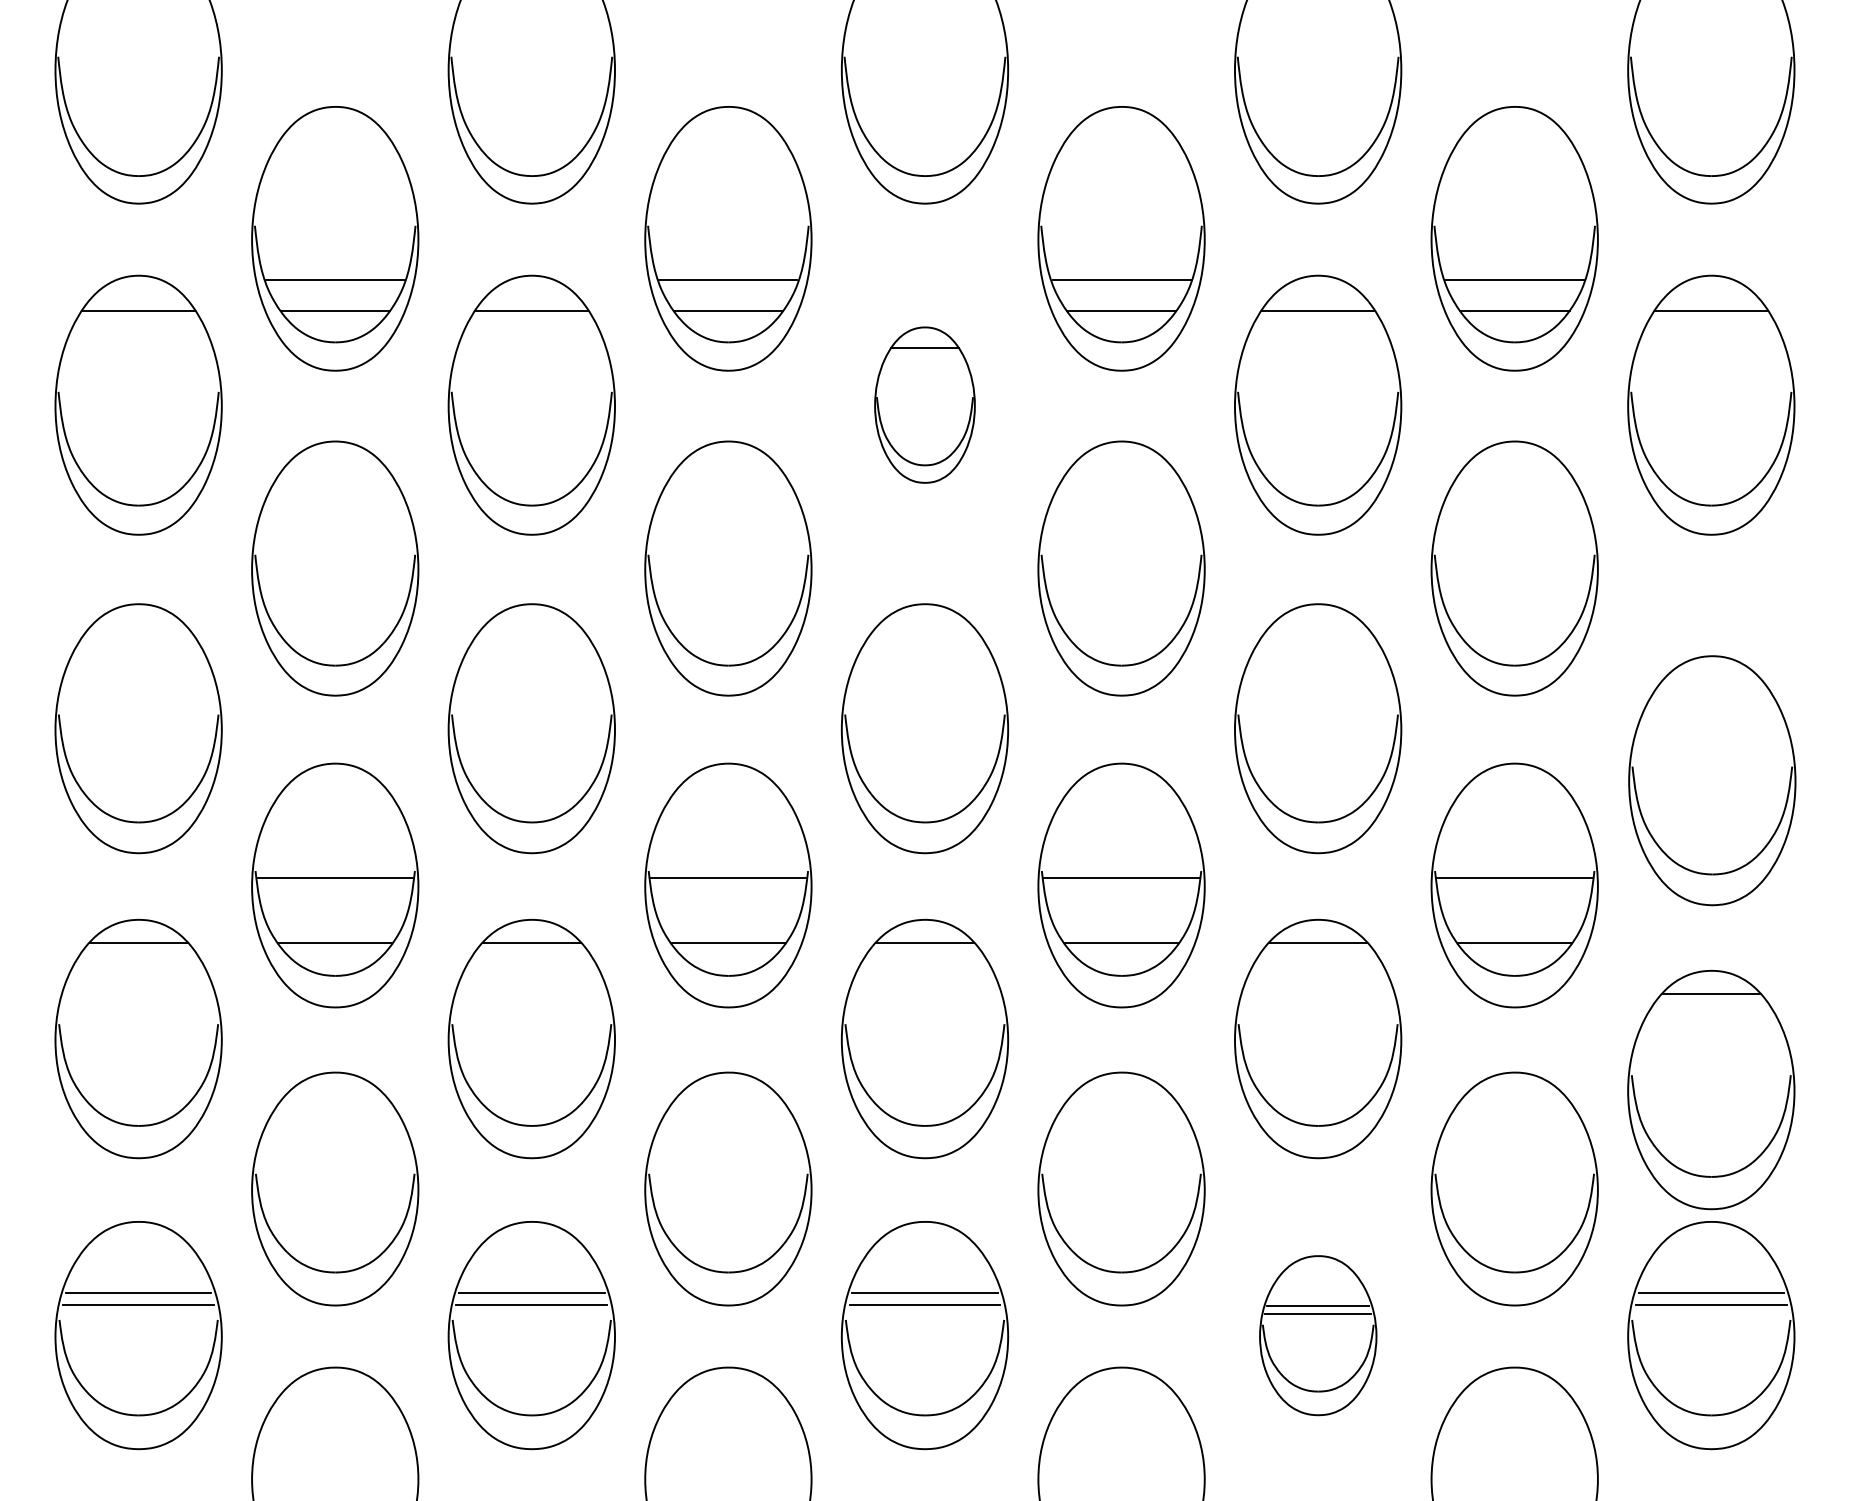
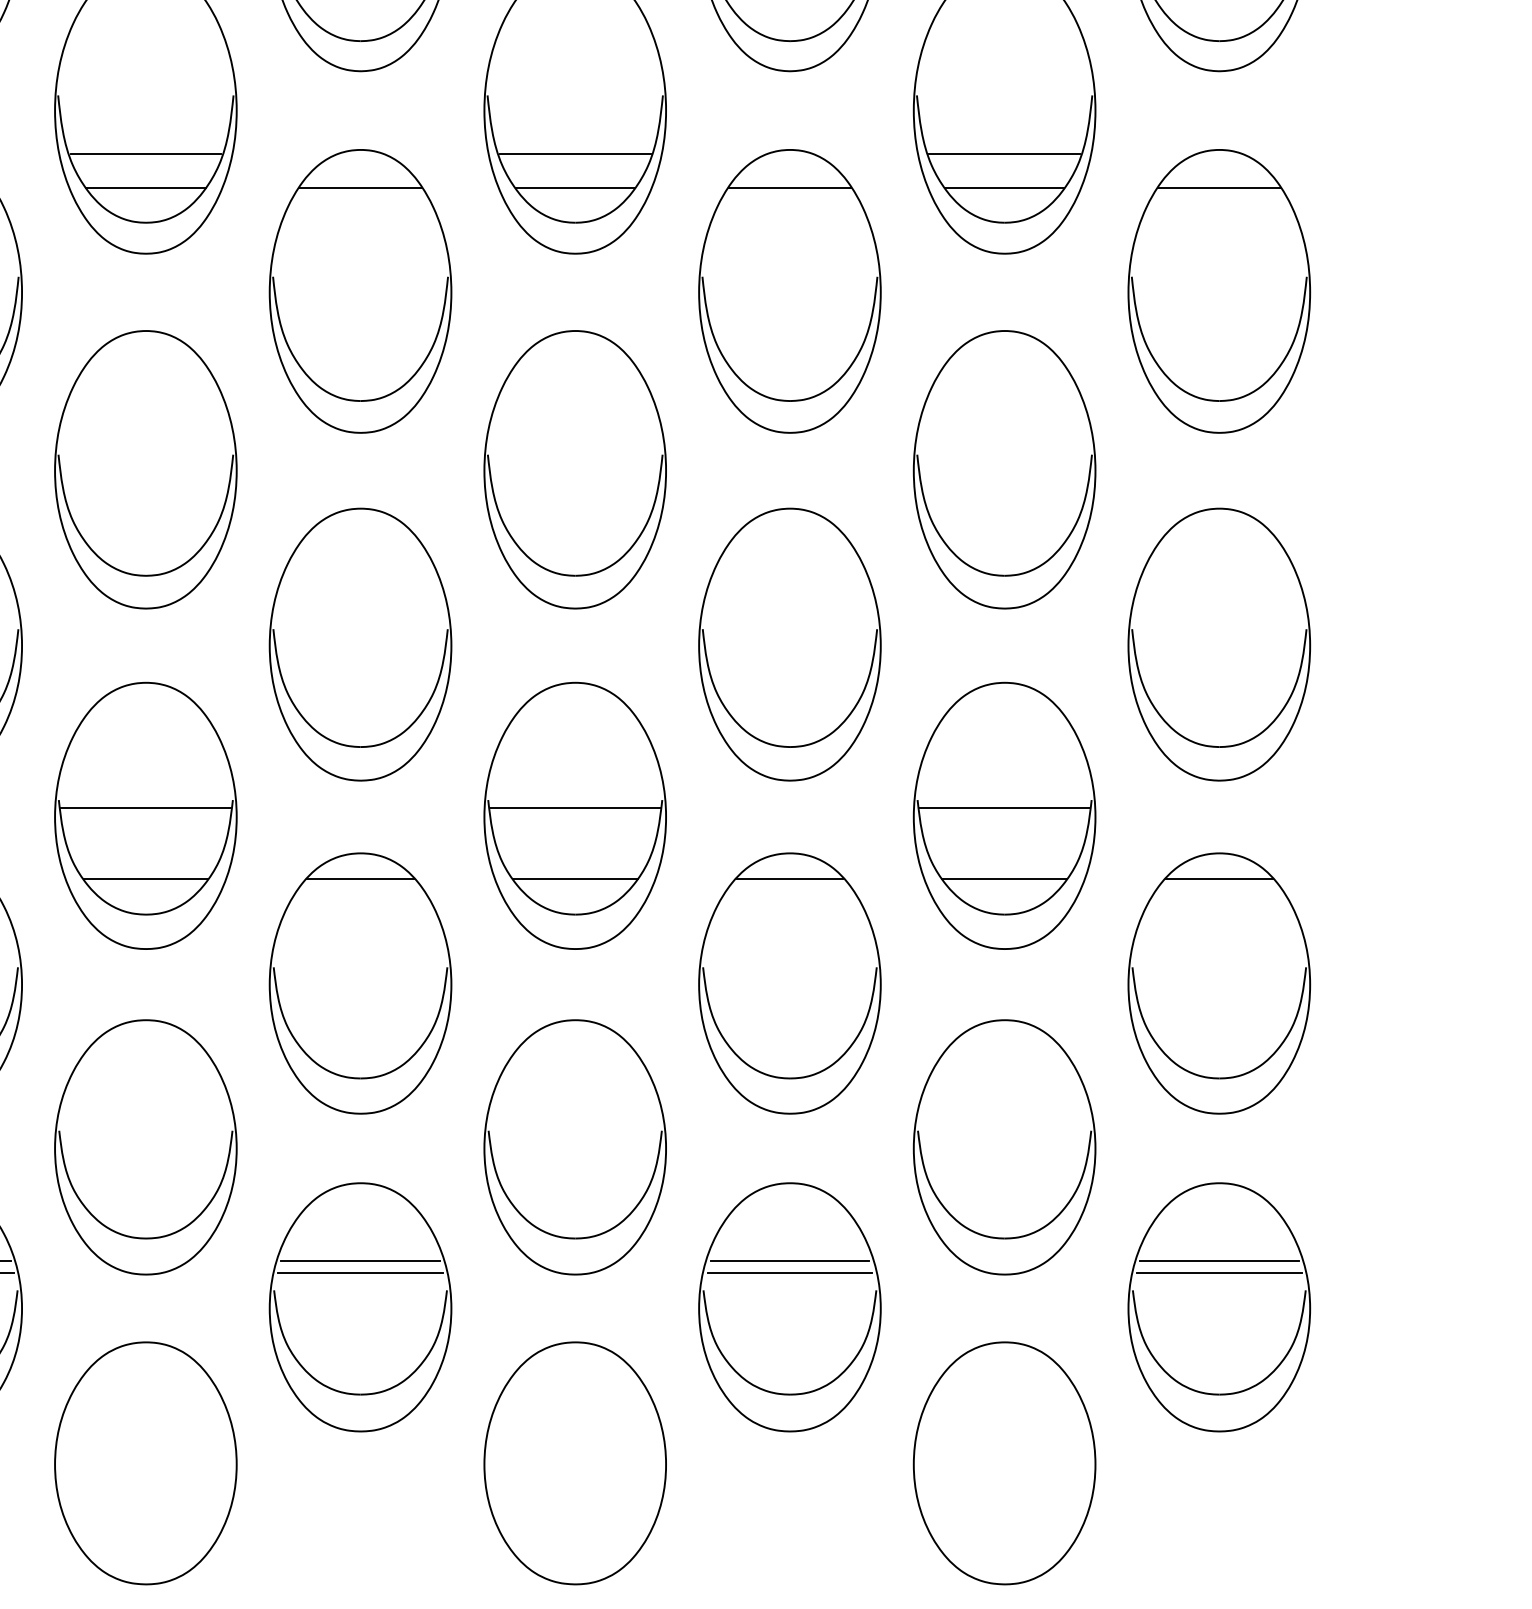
part: (924, 404) -> (360, 290), size x1.67
part: (1712, 780) -> (1219, 644), moved
part: (1711, 1089) -> (1219, 982), moved
part: (1318, 1335) -> (790, 1307), size x1.43

